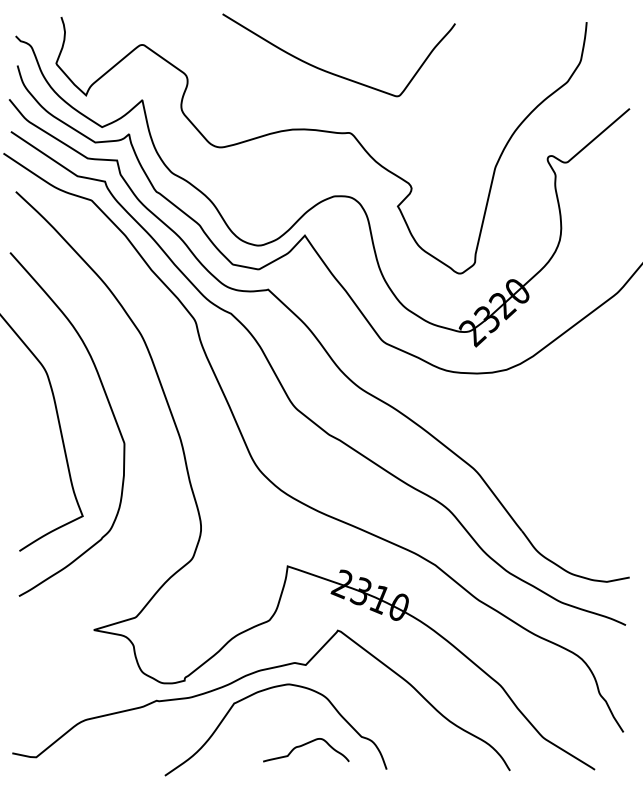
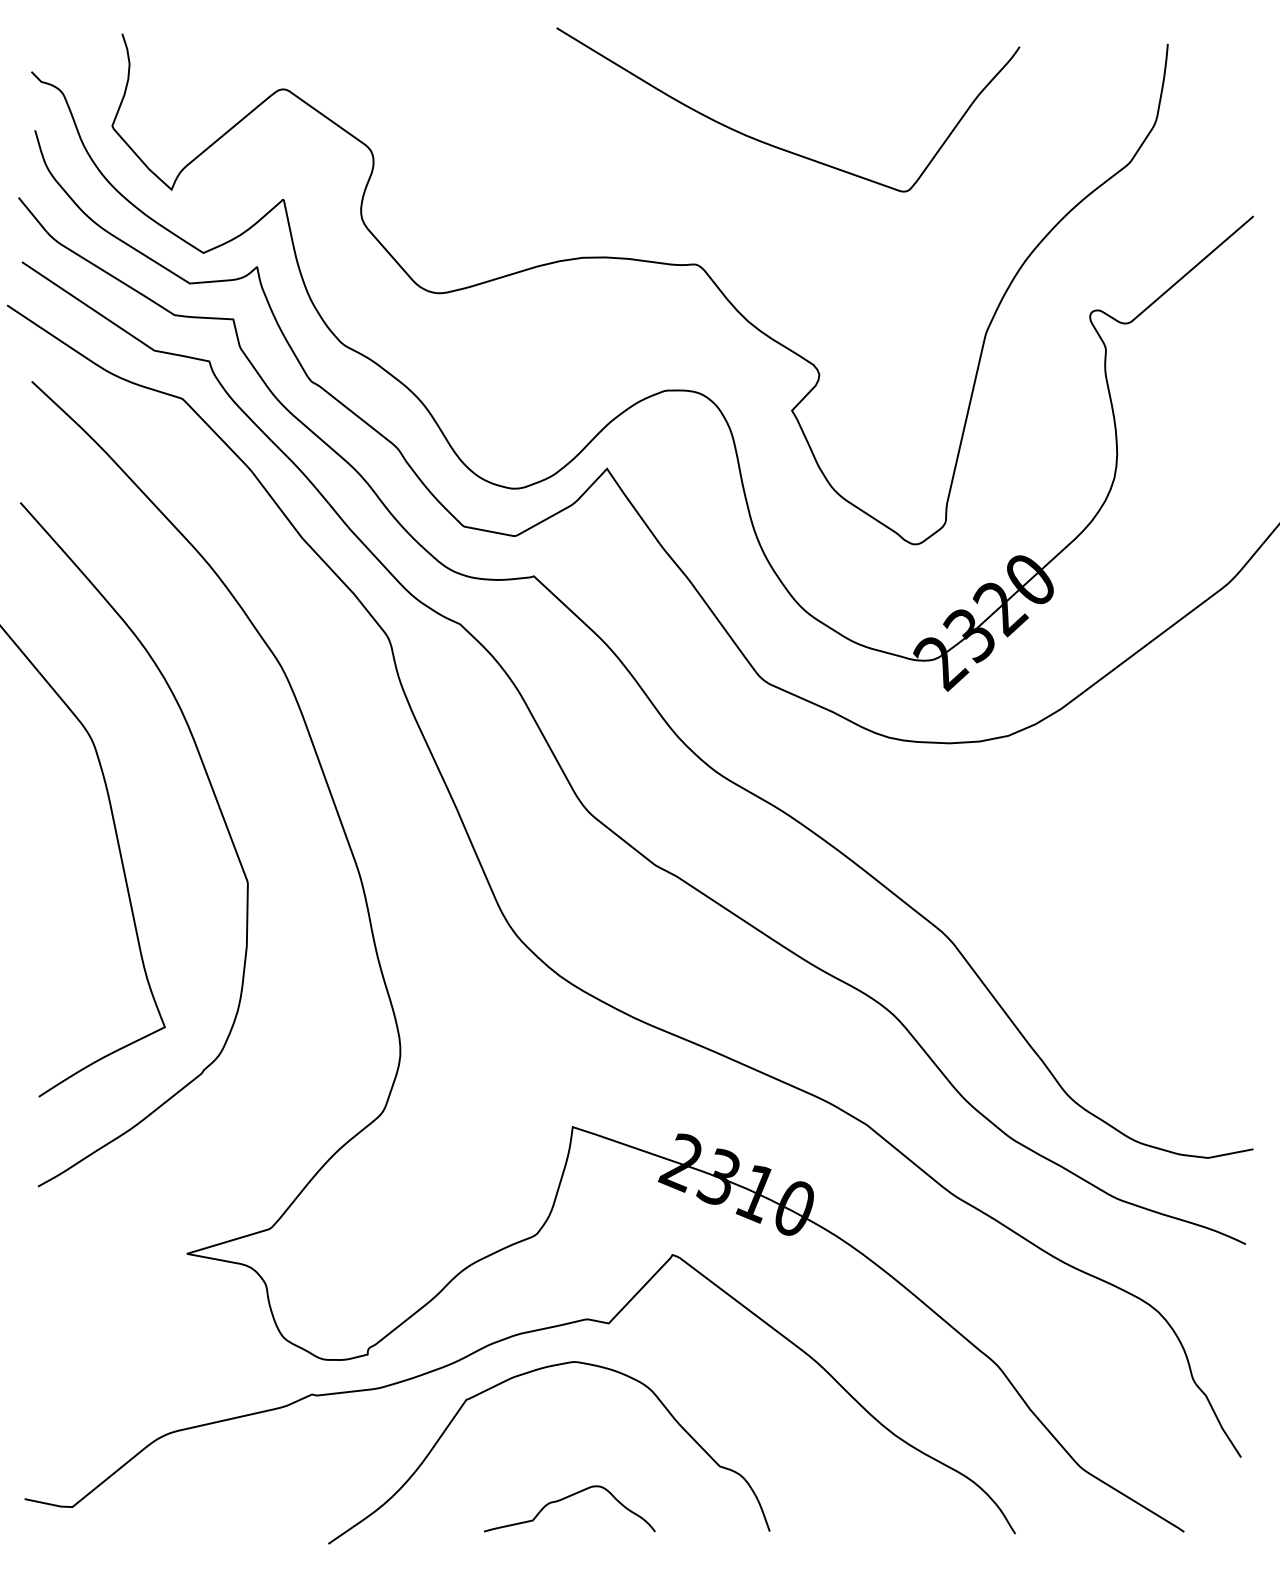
curve: (332, 72) -> (775, 144), moved
curve: (305, 745) -> (568, 1499), moved

